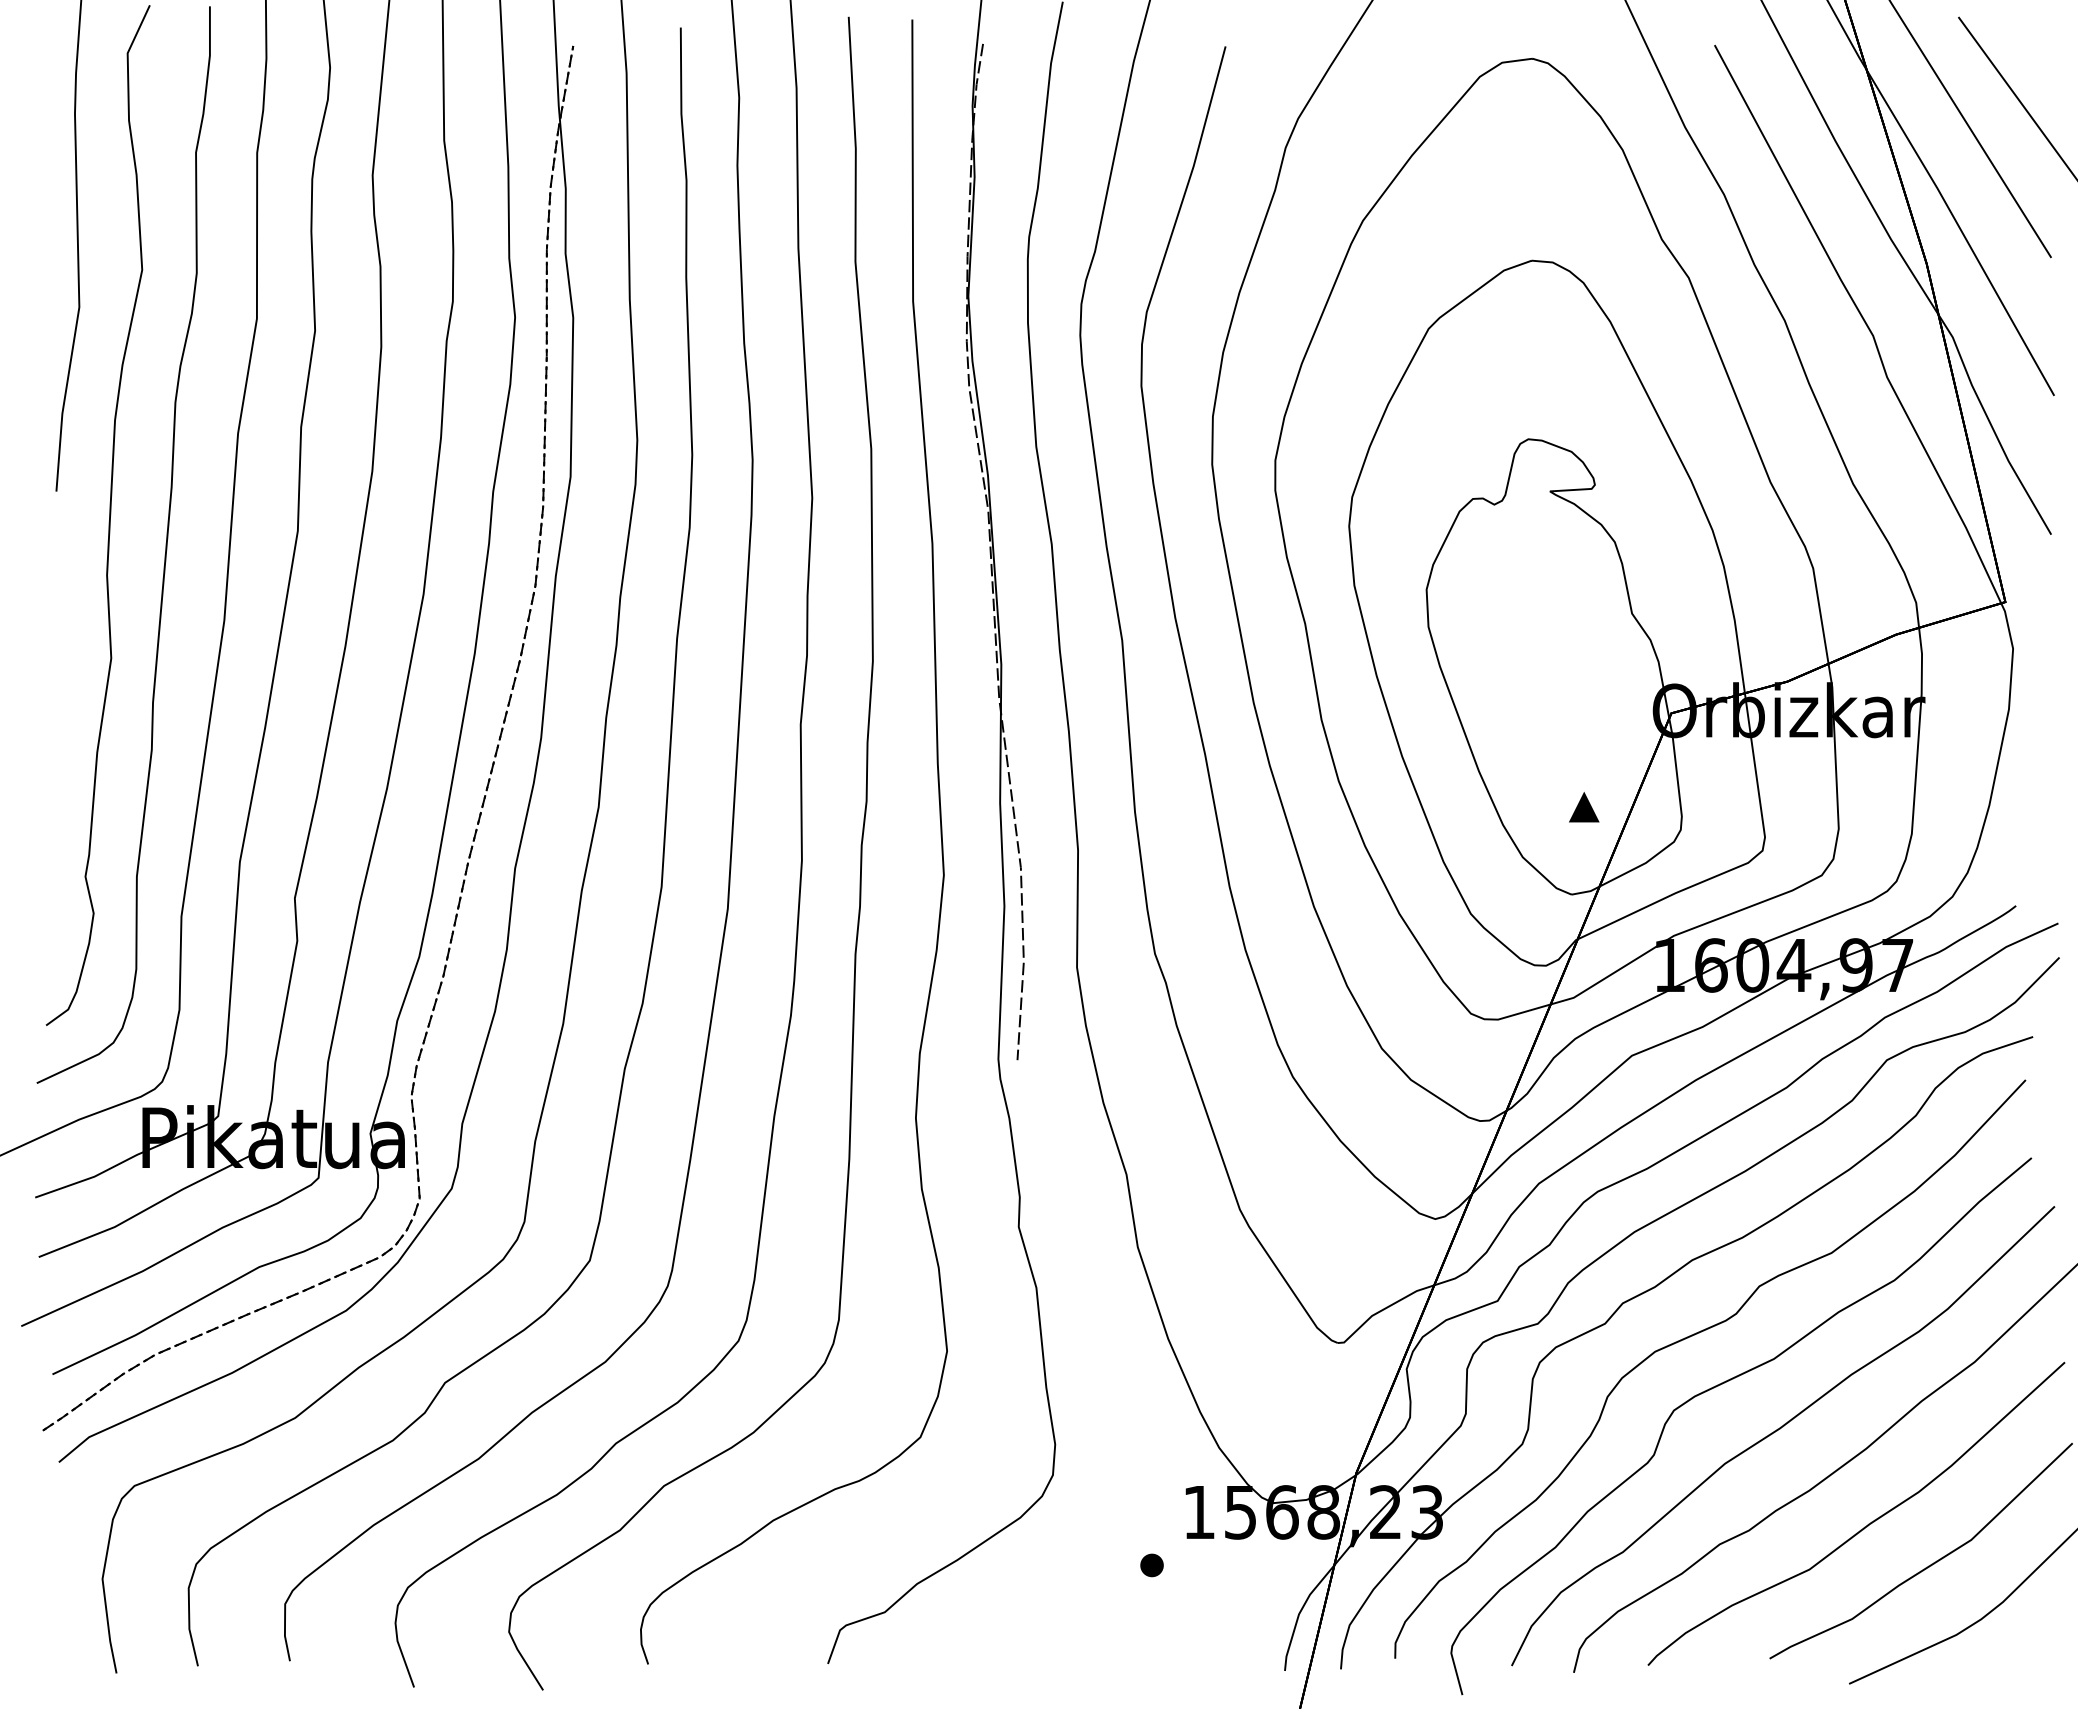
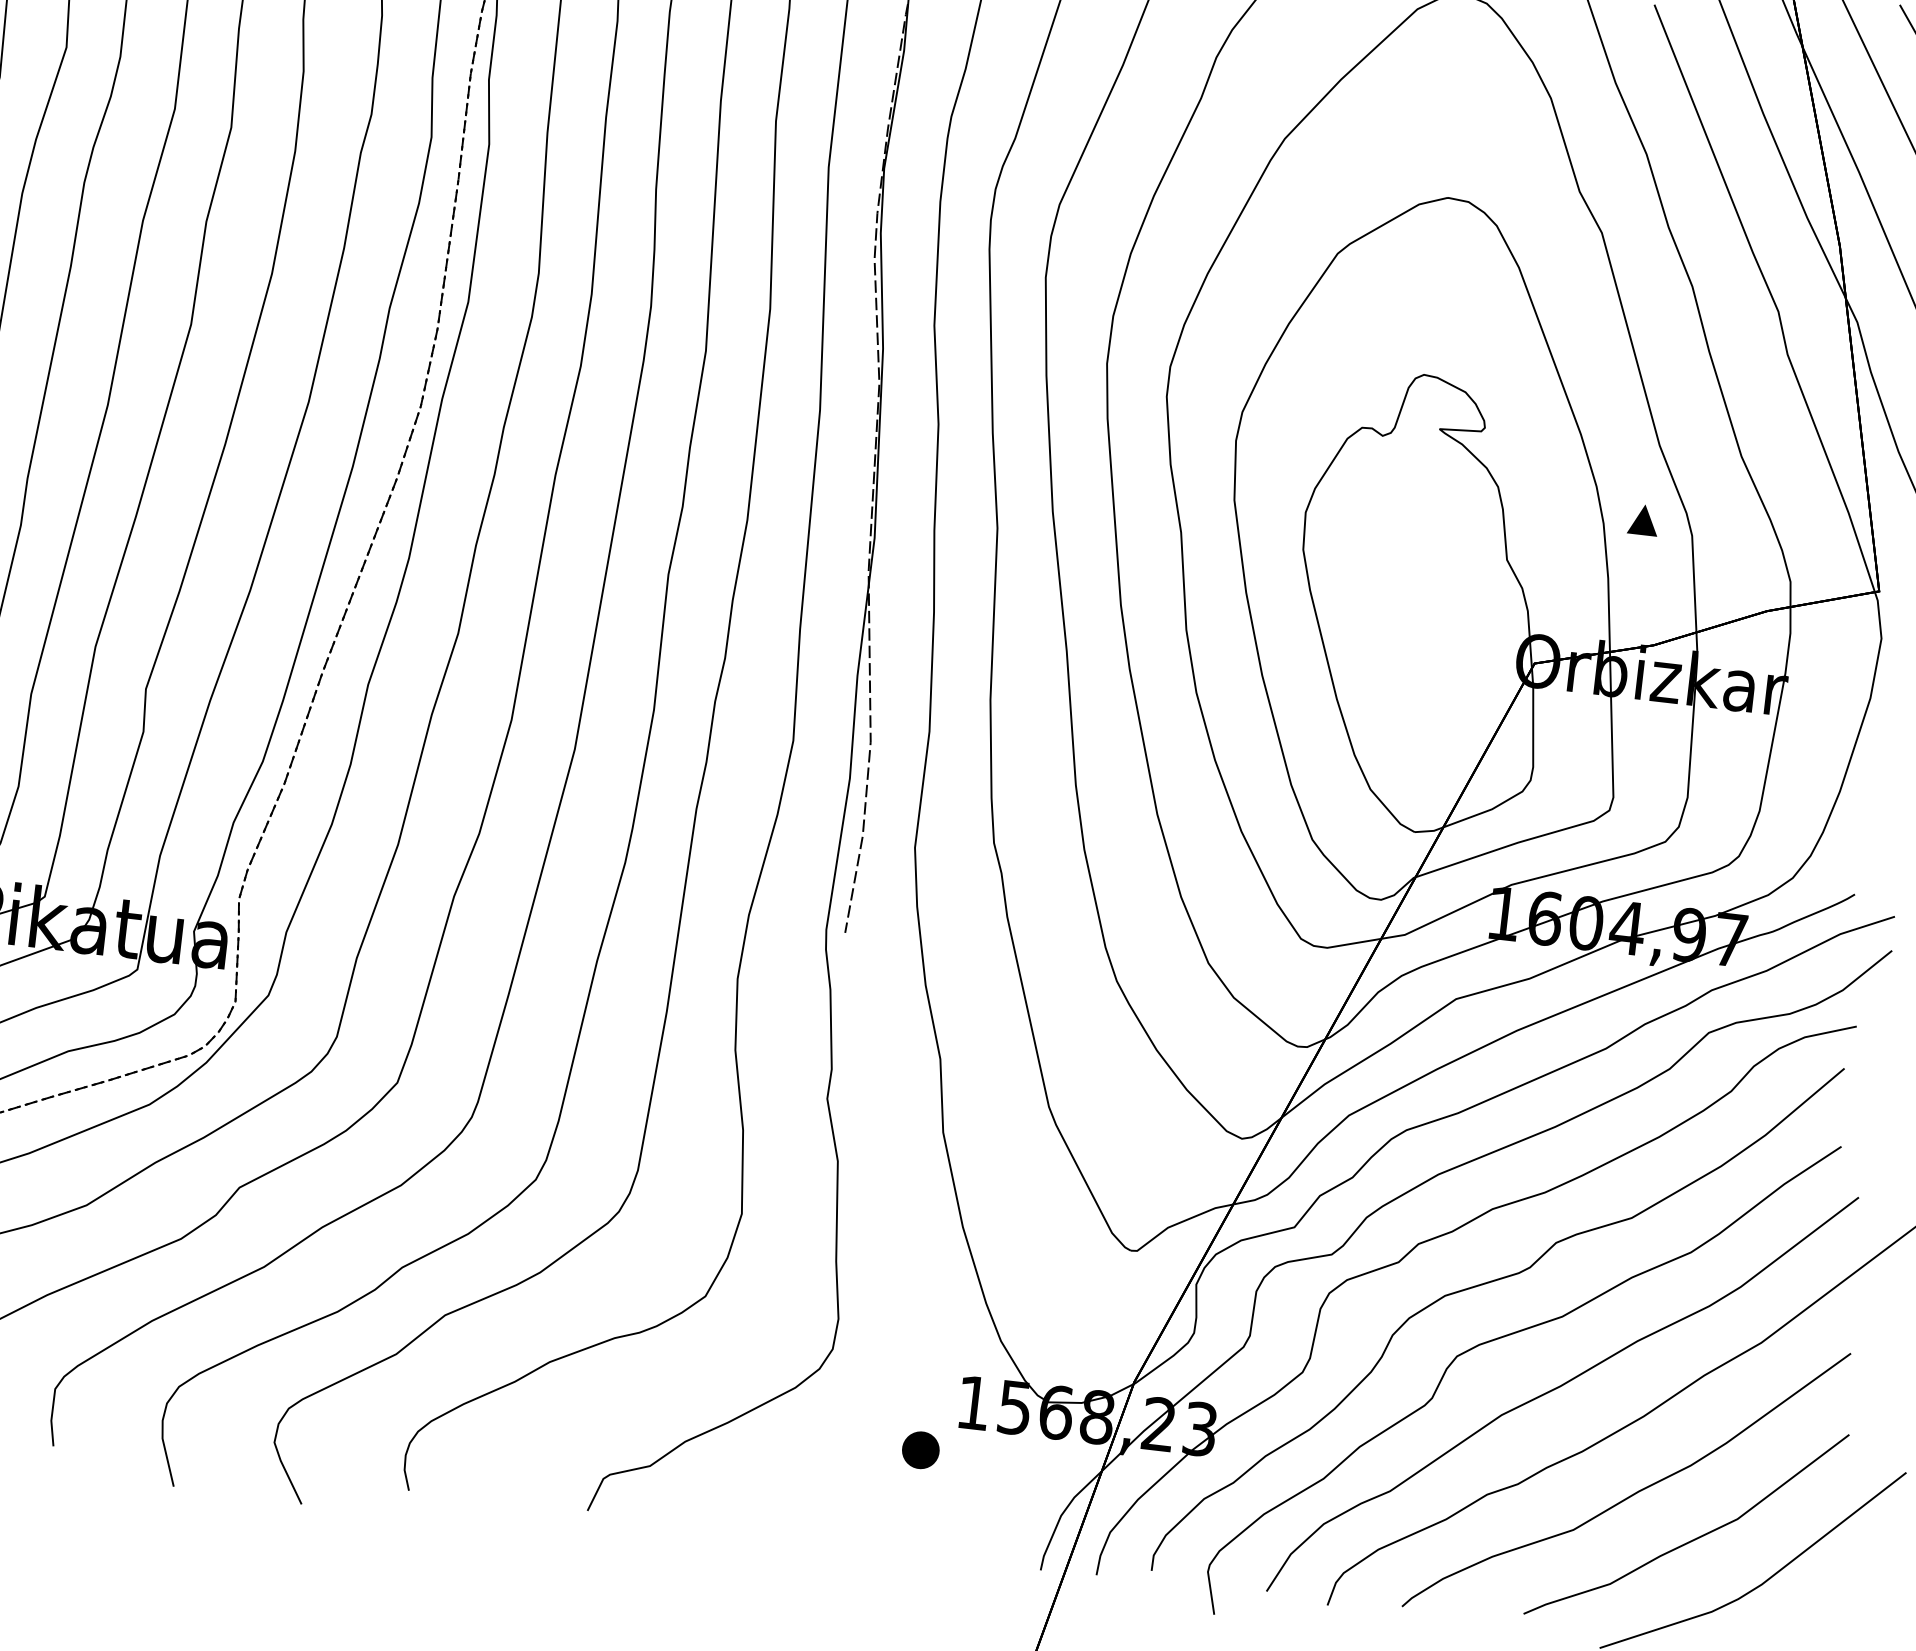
part: (1584, 807) -> (1643, 520), moved
part: (1151, 1565) -> (920, 1450), size x1.6

